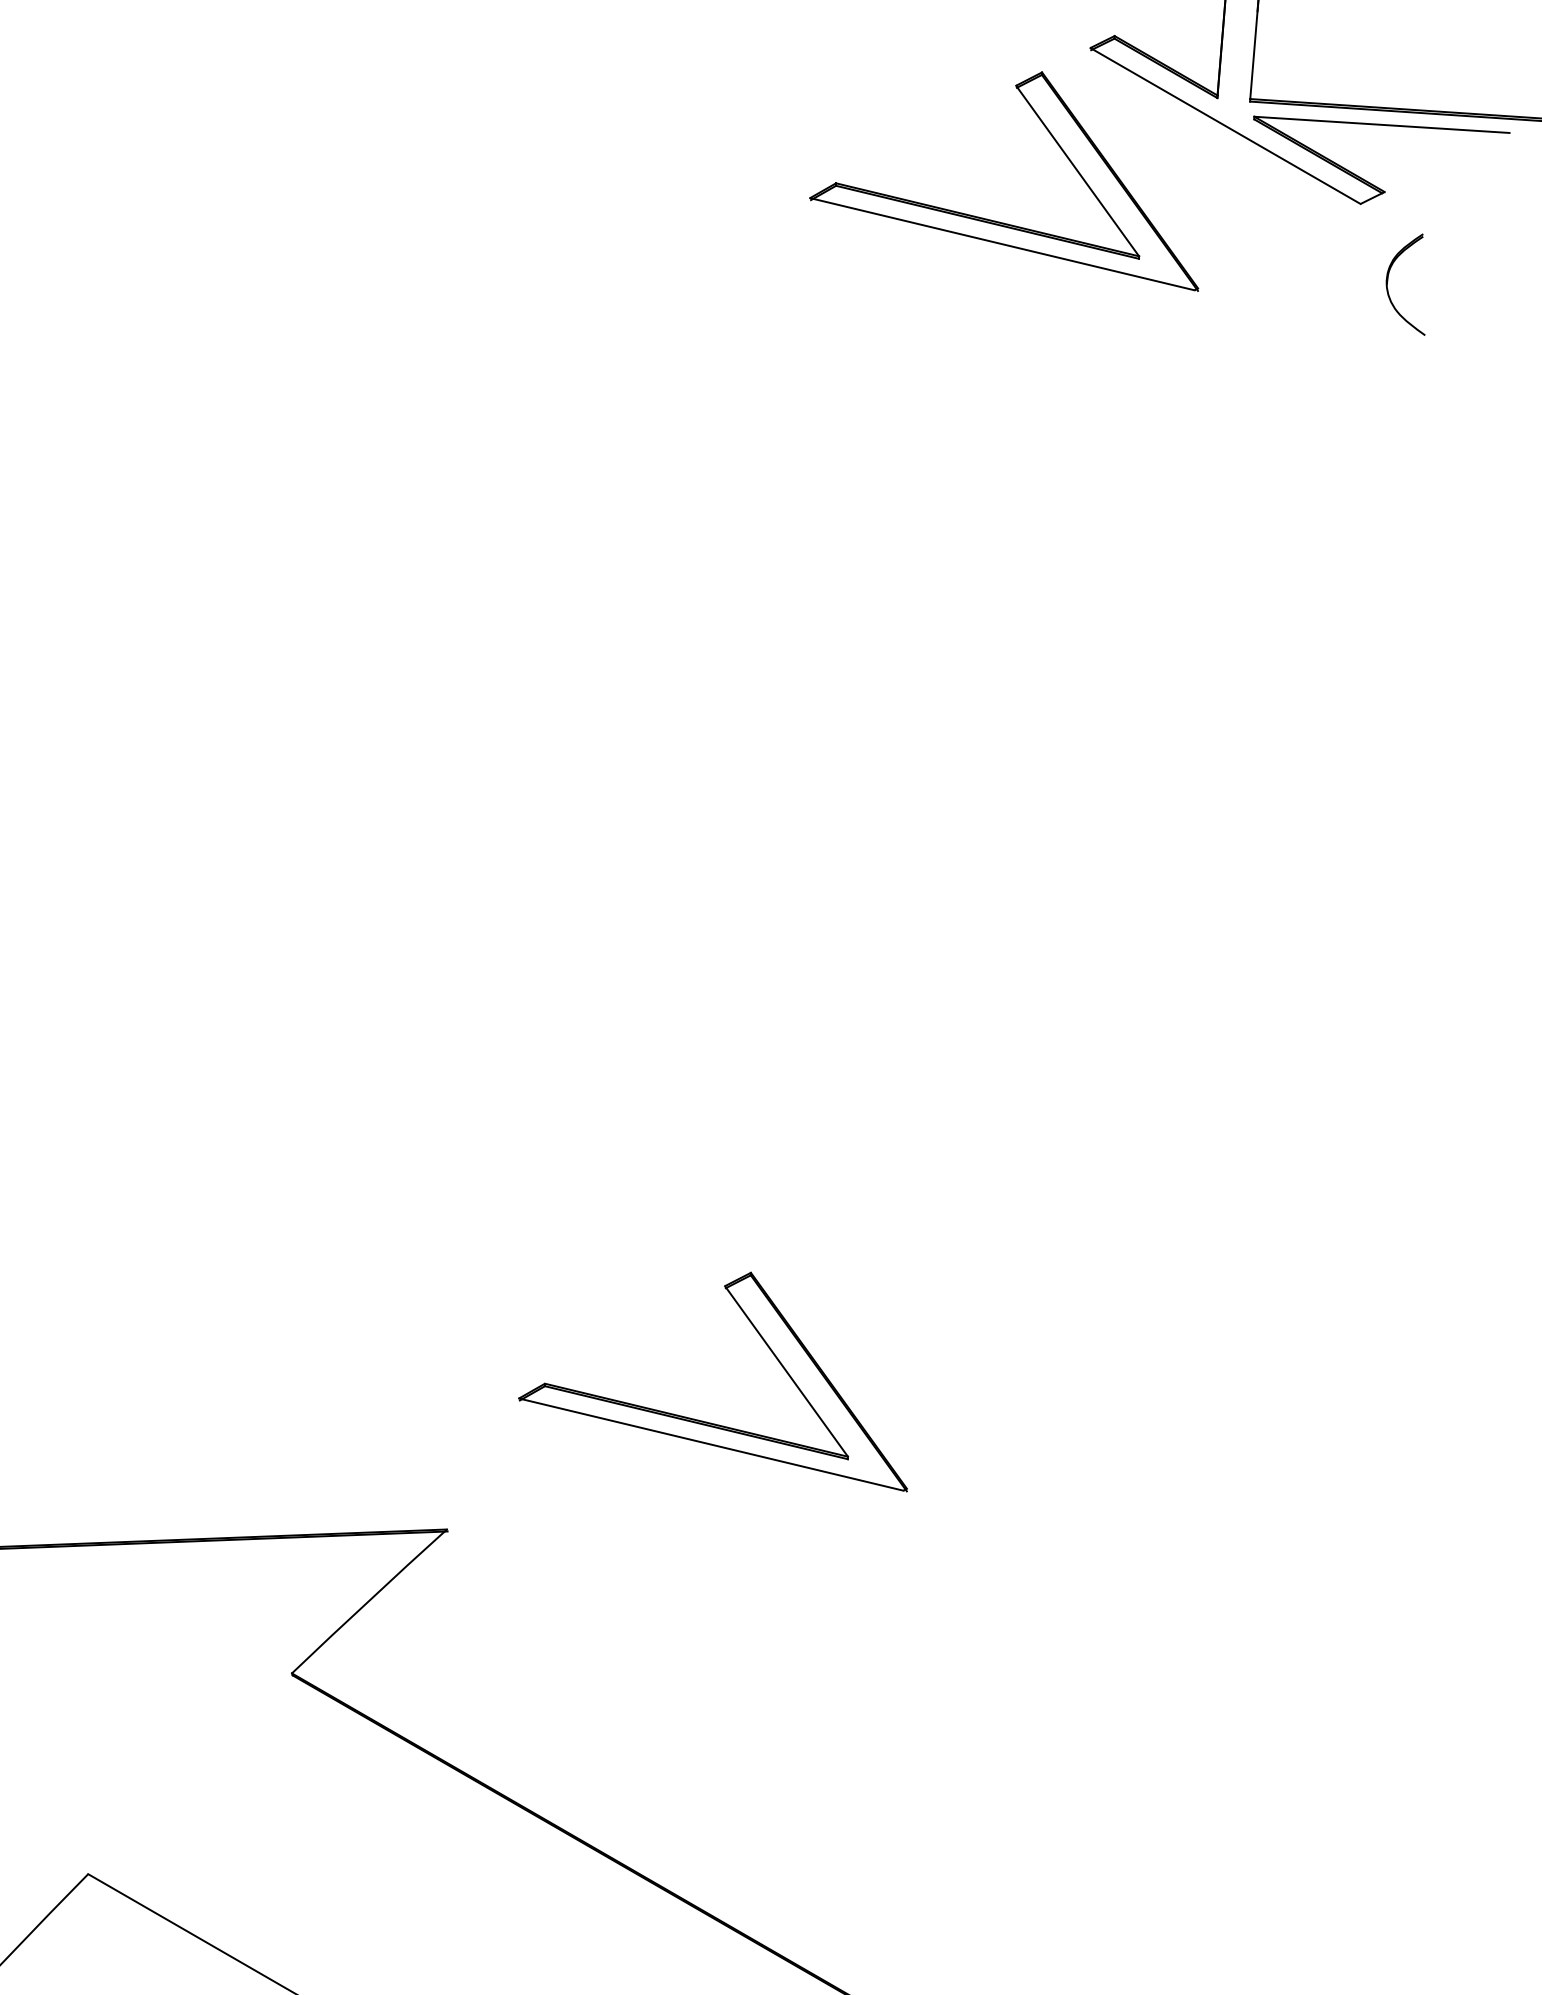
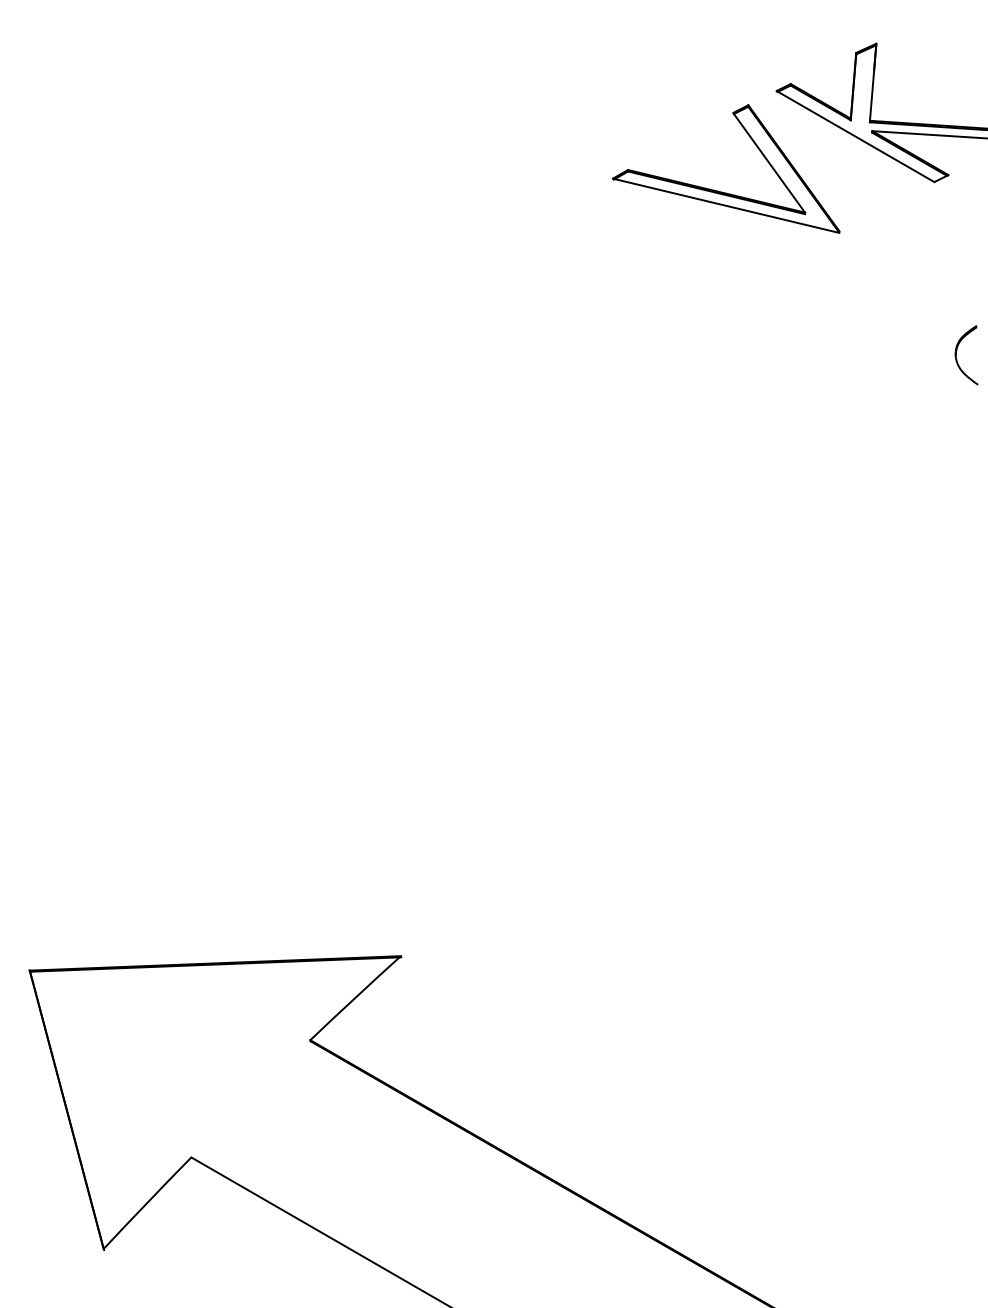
part: (1389, 292) -> (957, 359), moved
part: (706, 1420) -> (552, 892), removed

